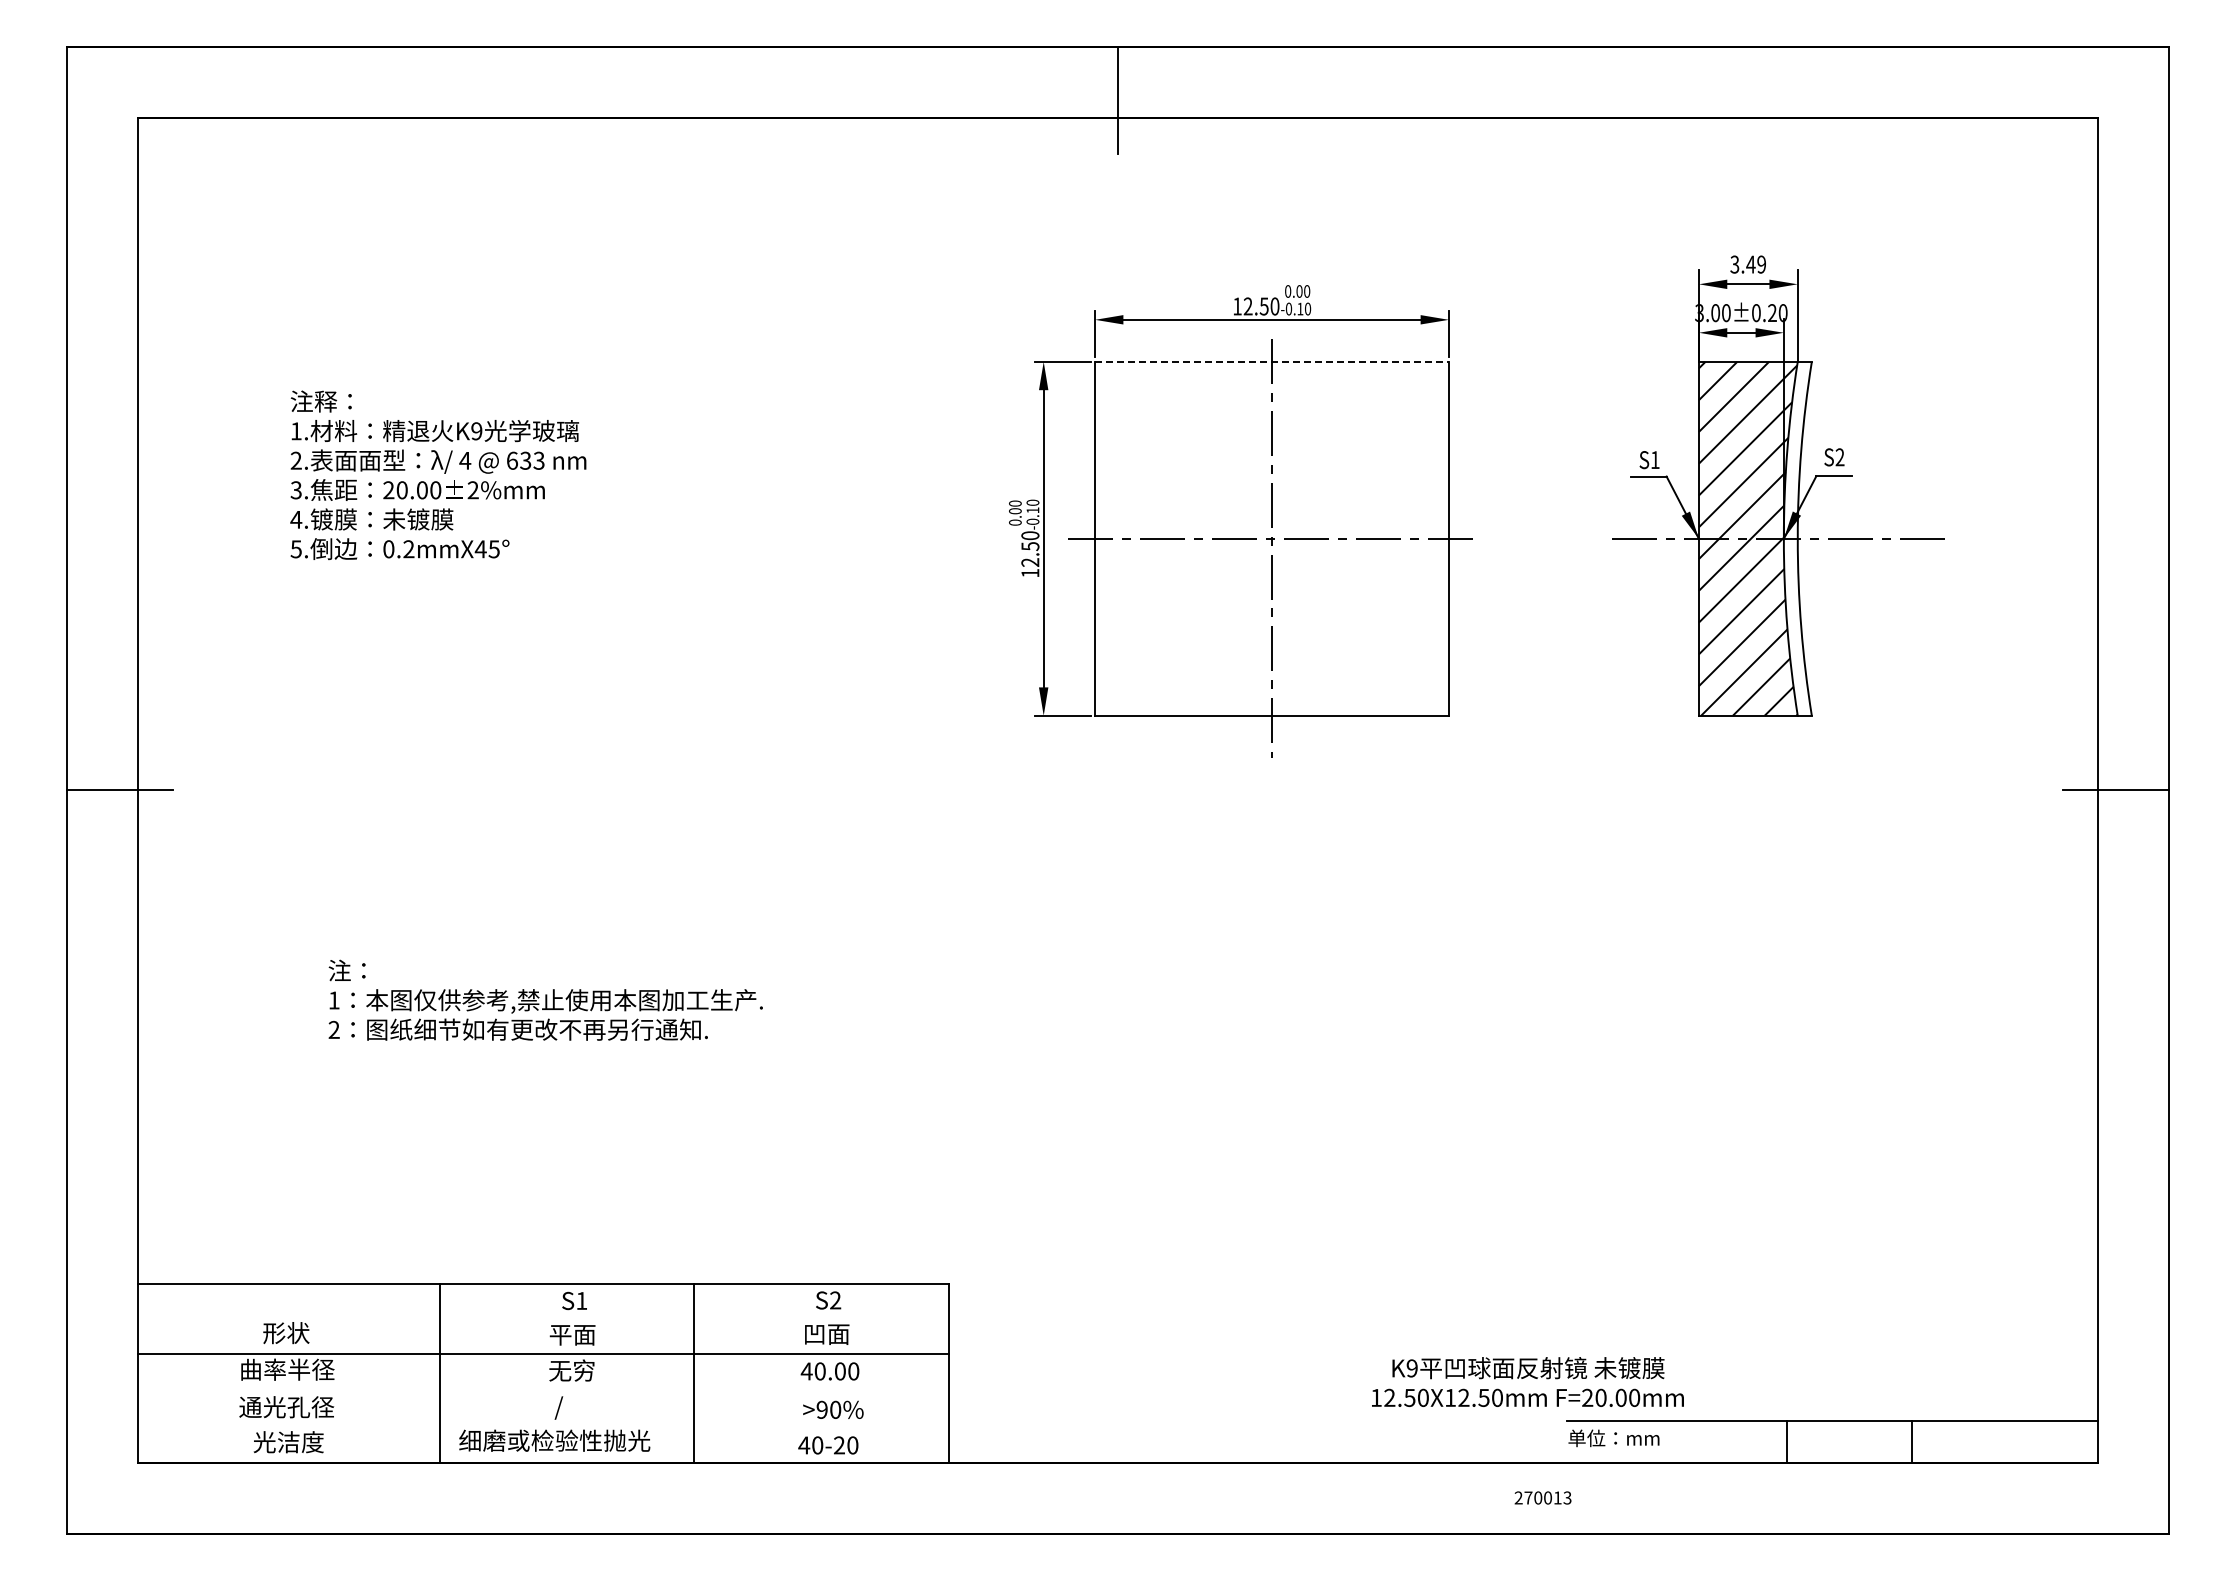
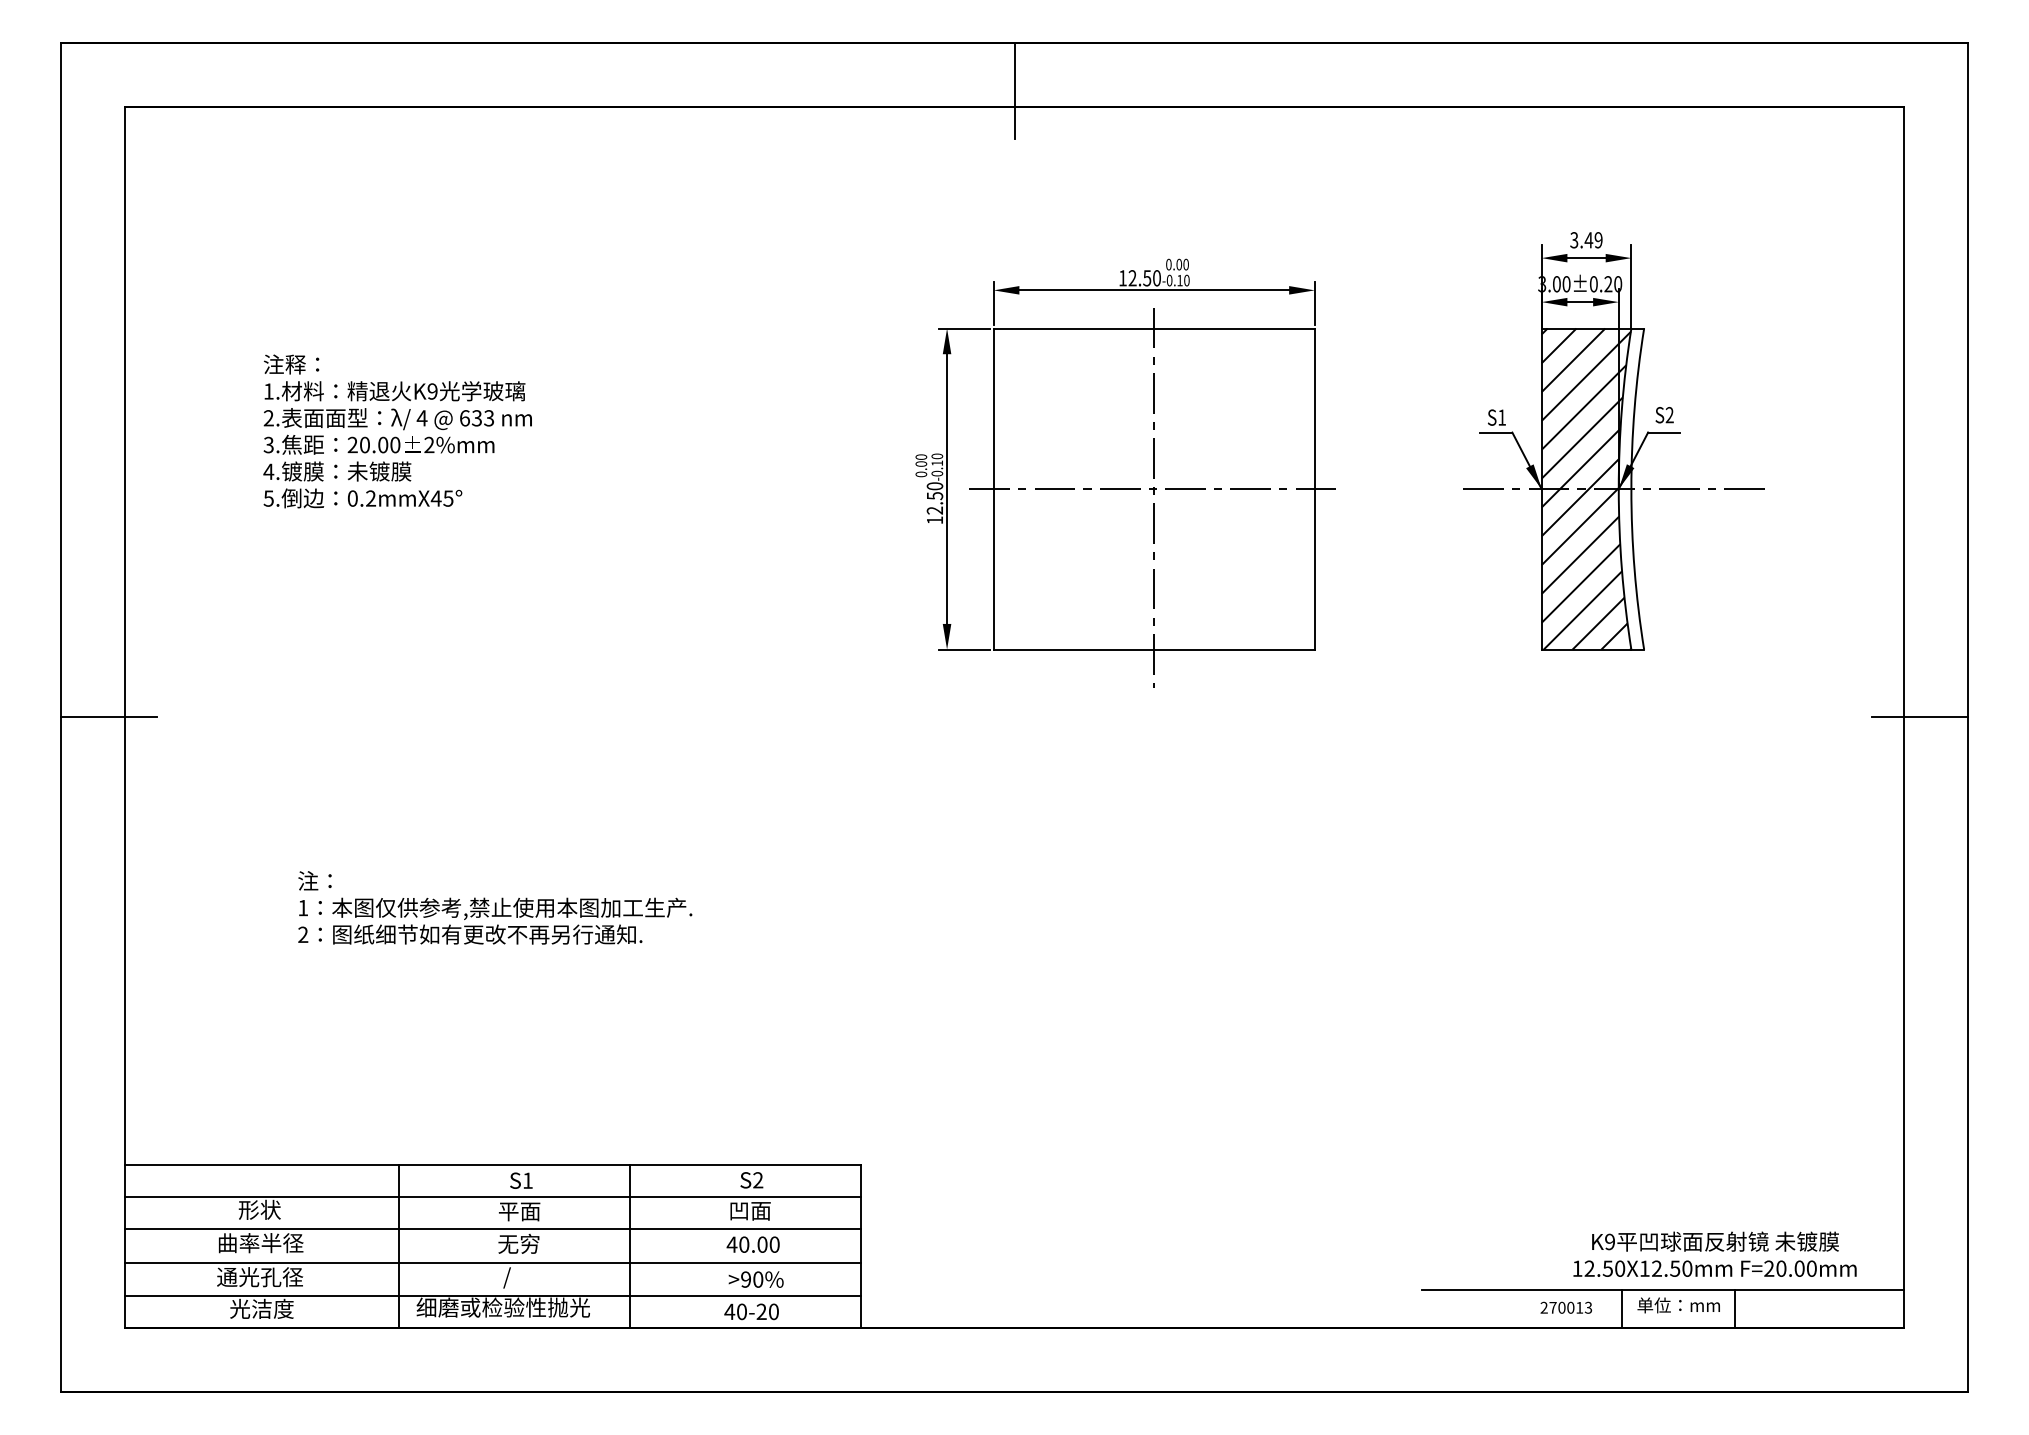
line: (1271, 361) -> (1153, 328), dashed -> solid
line: (543, 1318) -> (493, 1196), added
text: (1527, 1381) -> (1714, 1253), moved
line: (543, 1392) -> (493, 1263), added
line: (543, 1427) -> (493, 1295), added
text: (1613, 1438) -> (1678, 1305), moved
text: (1542, 1497) -> (1565, 1307), moved

